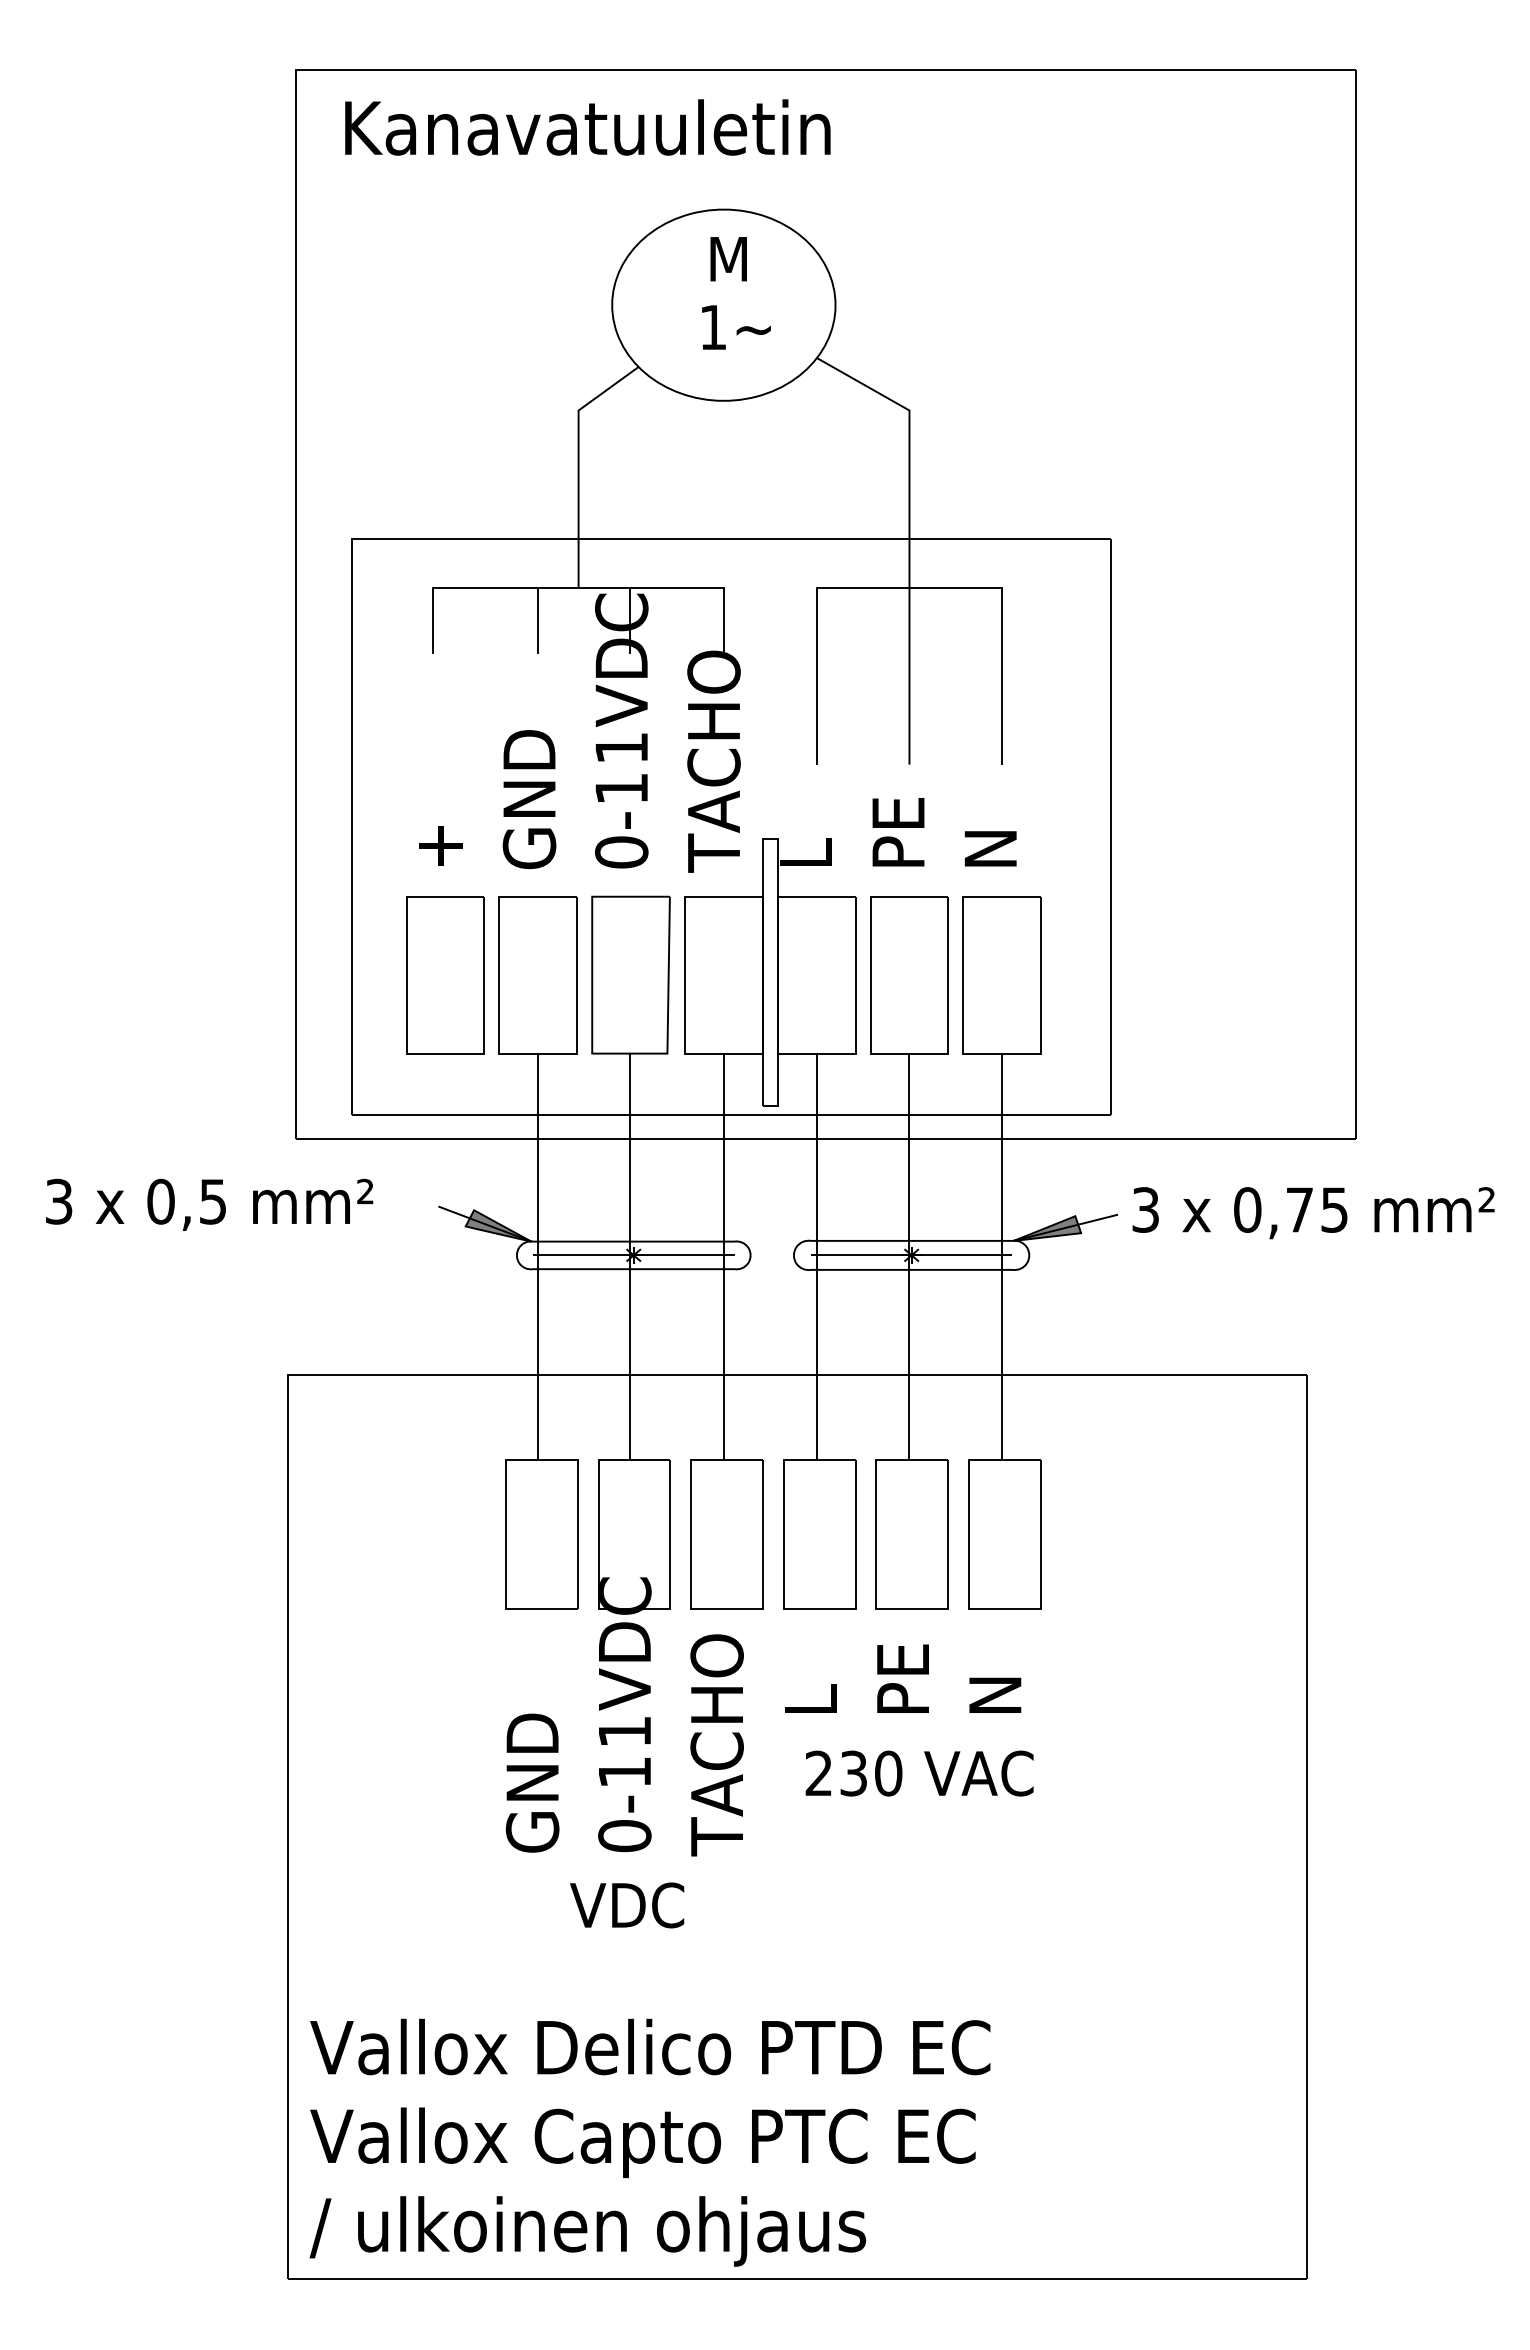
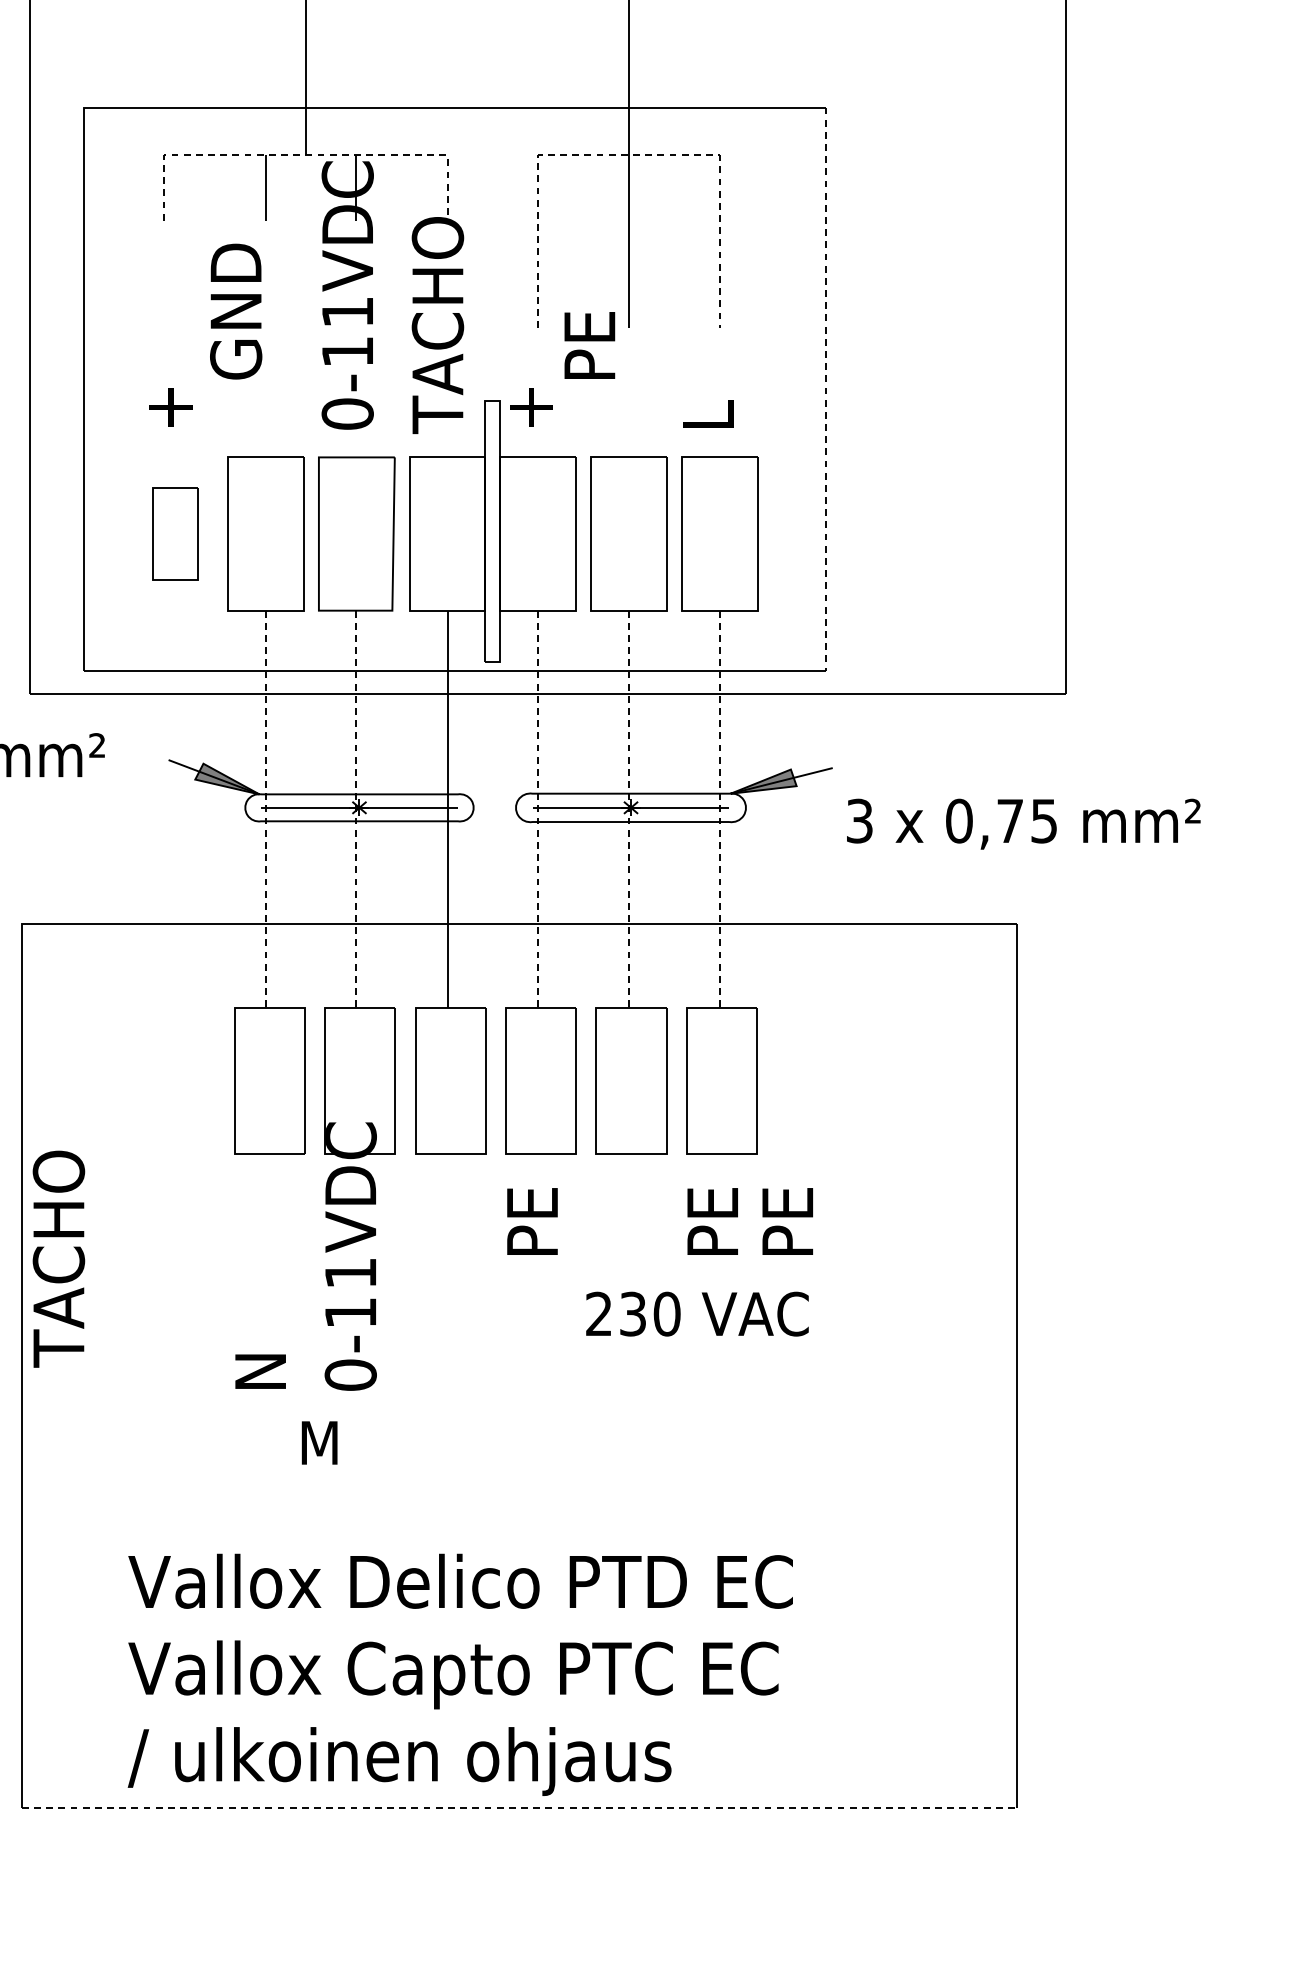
line: (579, 587) -> (306, 155), solid -> dashed
line: (909, 587) -> (628, 155), solid -> dashed
text: (529, 799) -> (236, 311), moved
line: (1111, 827) -> (826, 389), solid -> dashed
text: (898, 832) -> (589, 345), moved
text: (805, 845) -> (527, 407), L -> +
text: (990, 848) -> (708, 410), N -> L
part: (445, 975) -> (175, 534), size x0.6
text: (1313, 1213) -> (1023, 824), moved
line: (538, 1257) -> (266, 809), solid -> dashed
line: (629, 1257) -> (355, 809), solid -> dashed
line: (816, 1257) -> (538, 809), solid -> dashed
line: (909, 1257) -> (628, 809), solid -> dashed
line: (1002, 1257) -> (719, 809), solid -> dashed
text: (995, 1675) -> (712, 1218), N -> PE
text: (810, 1678) -> (532, 1221), L -> PE
text: (902, 1678) -> (787, 1221), moved
text: (716, 1745) -> (58, 1259), moved
text: (919, 1773) -> (697, 1314), moved
text: (532, 1782) -> (260, 1322), GND -> N
text: (627, 1905) -> (353, 1443), VDC -> M
text: (649, 2142) -> (459, 1674), moved
line: (798, 2279) -> (520, 1808), solid -> dashed

